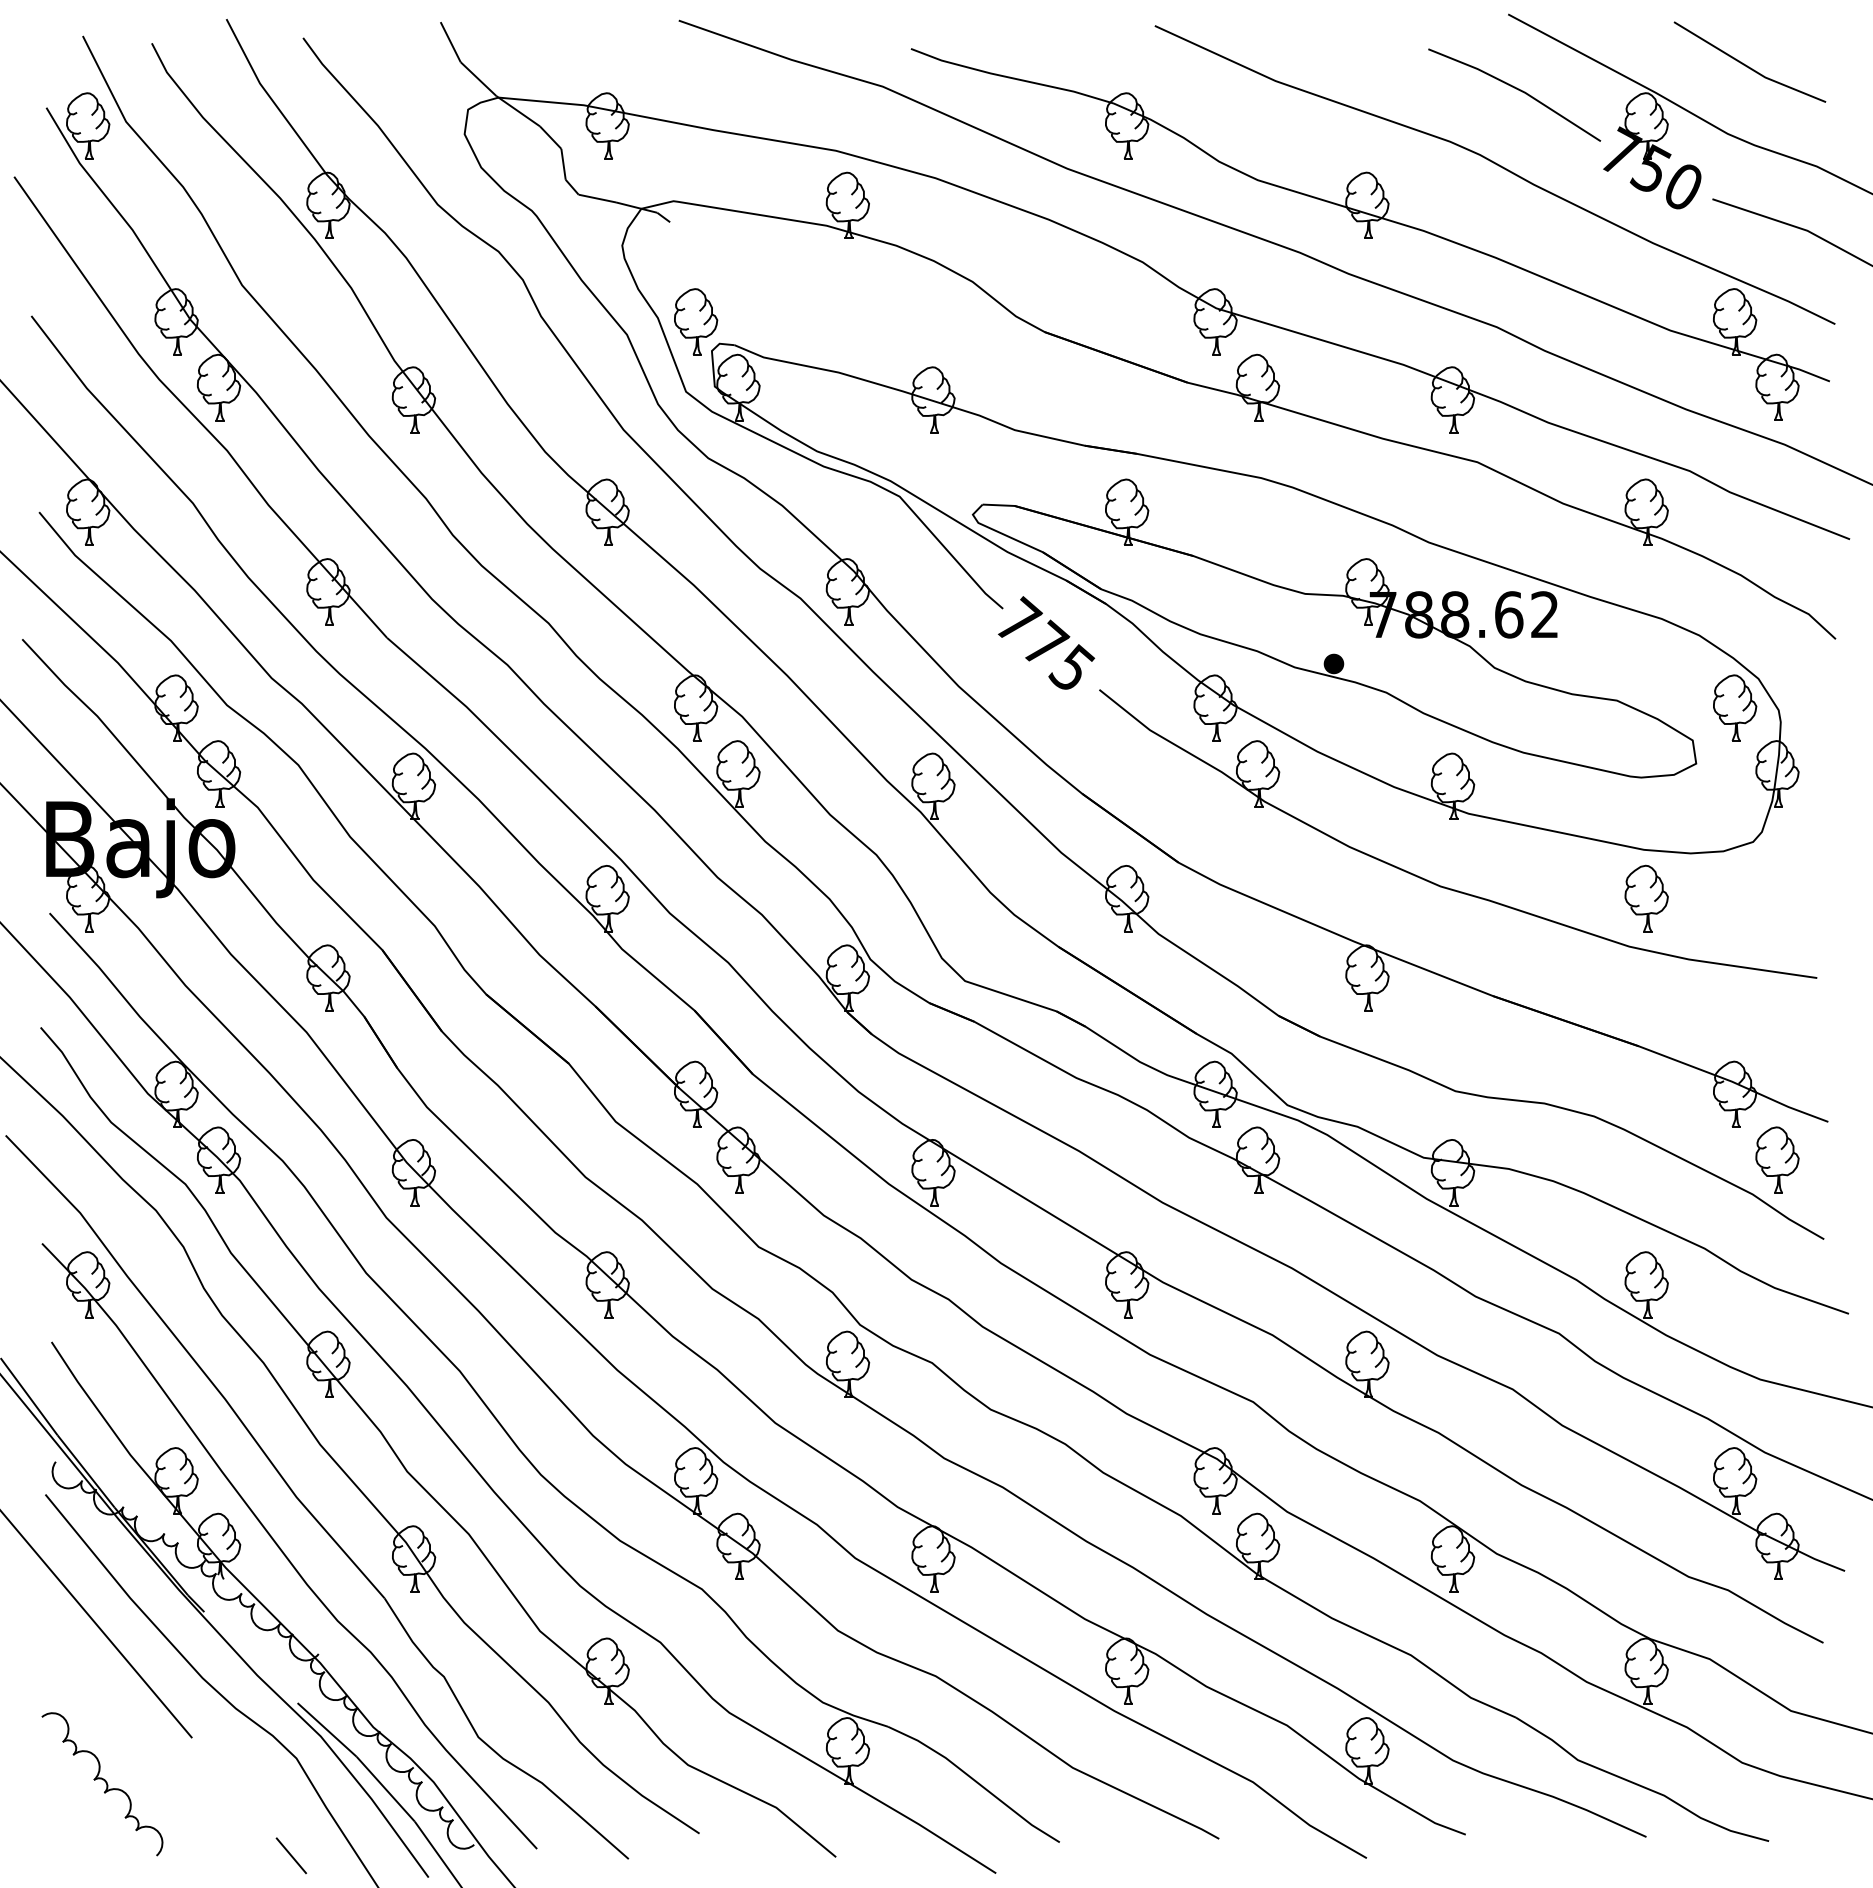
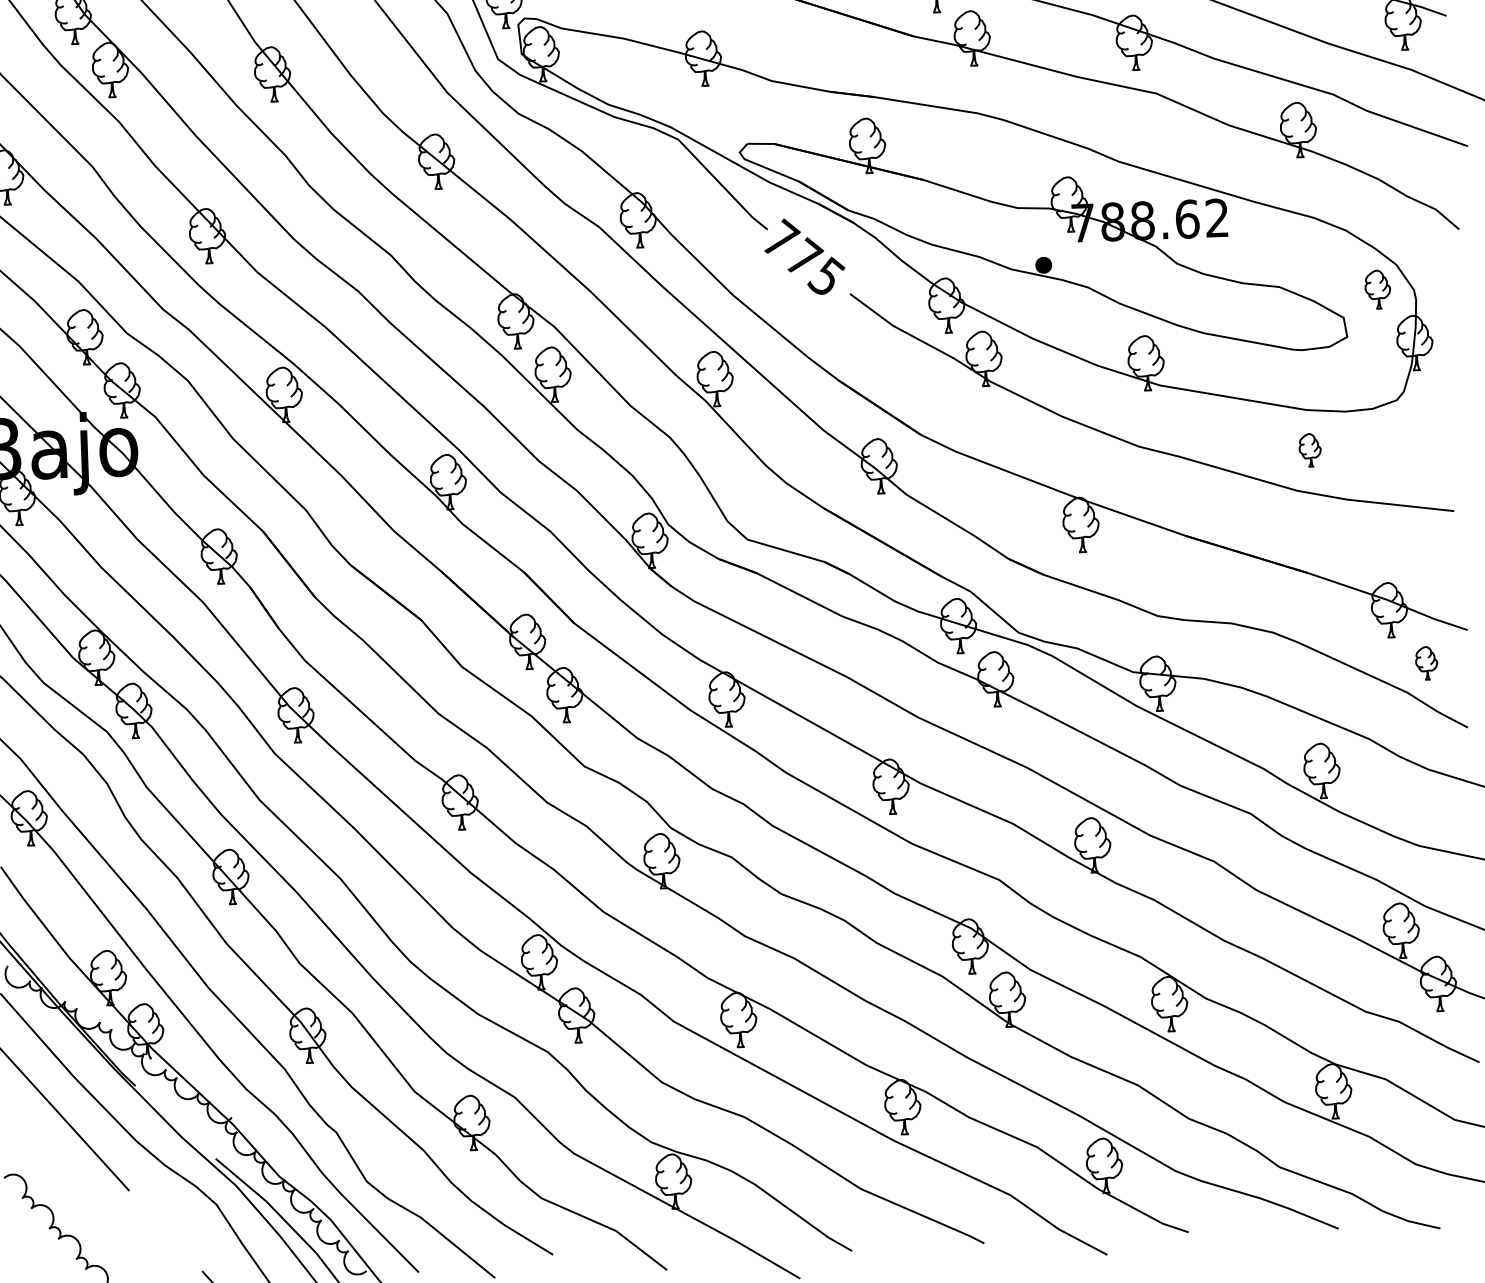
part: (1735, 707) -> (1378, 289), size x0.7
part: (1646, 898) -> (1310, 450), size x0.6
part: (1777, 1159) -> (1426, 662), size x0.6

